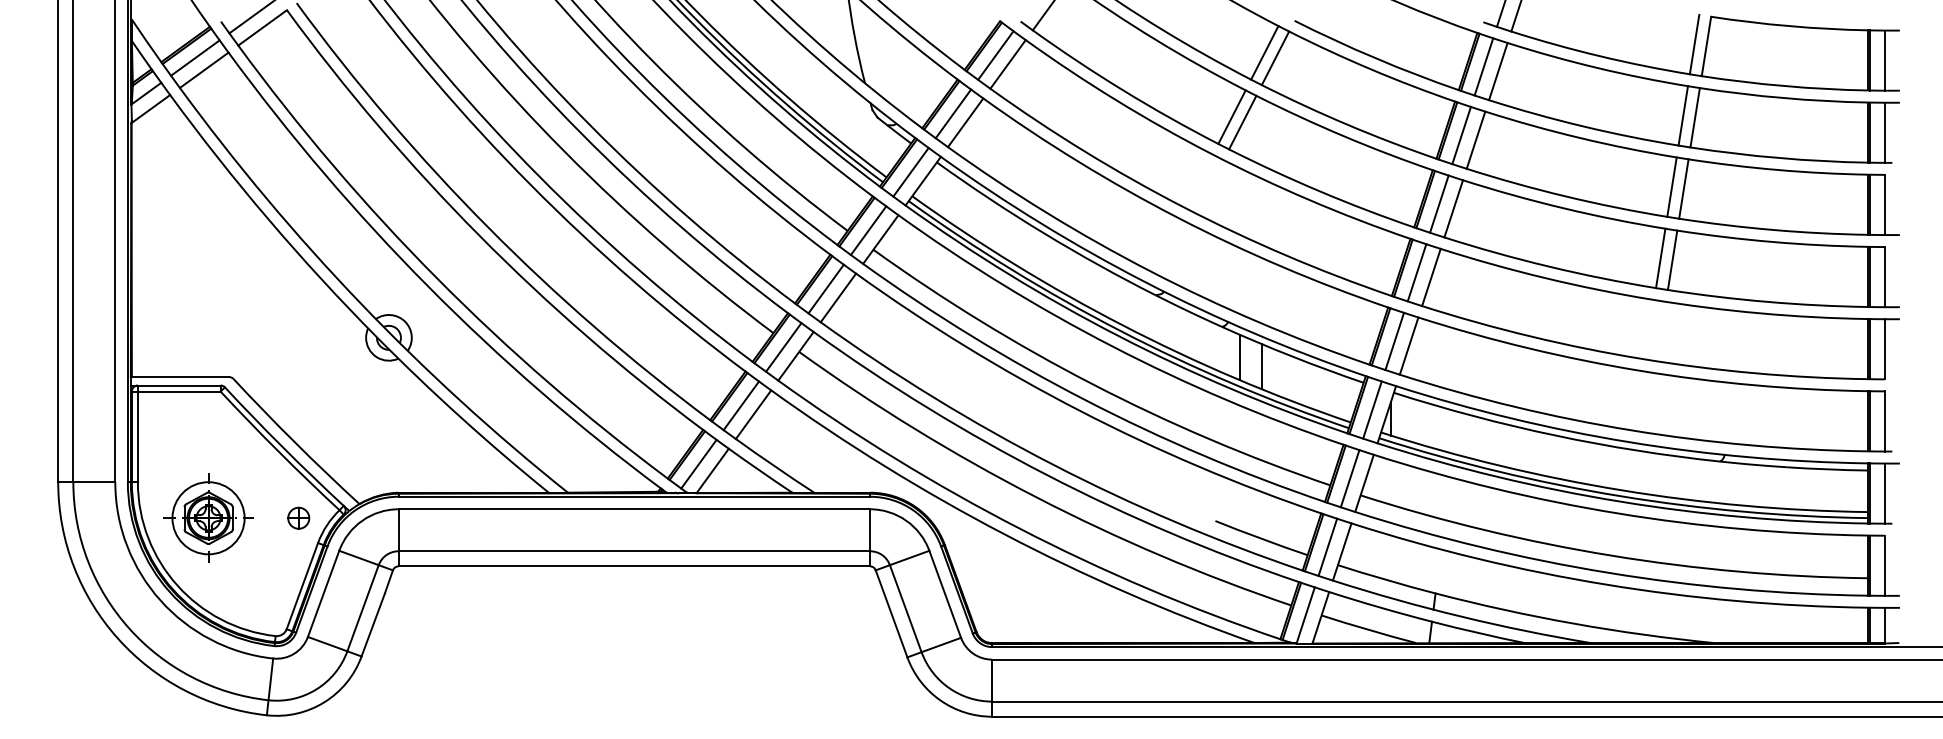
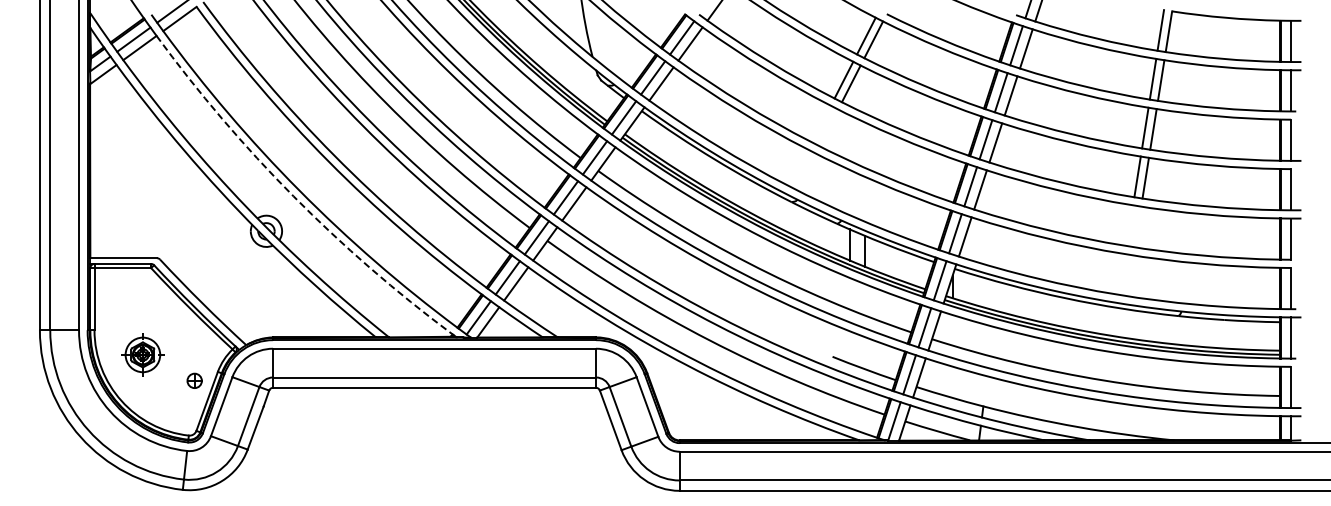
arc: (428, 287) -> (293, 196), solid -> dashed
part: (207, 517) -> (142, 354), size x0.7
part: (298, 517) -> (194, 380), moved

